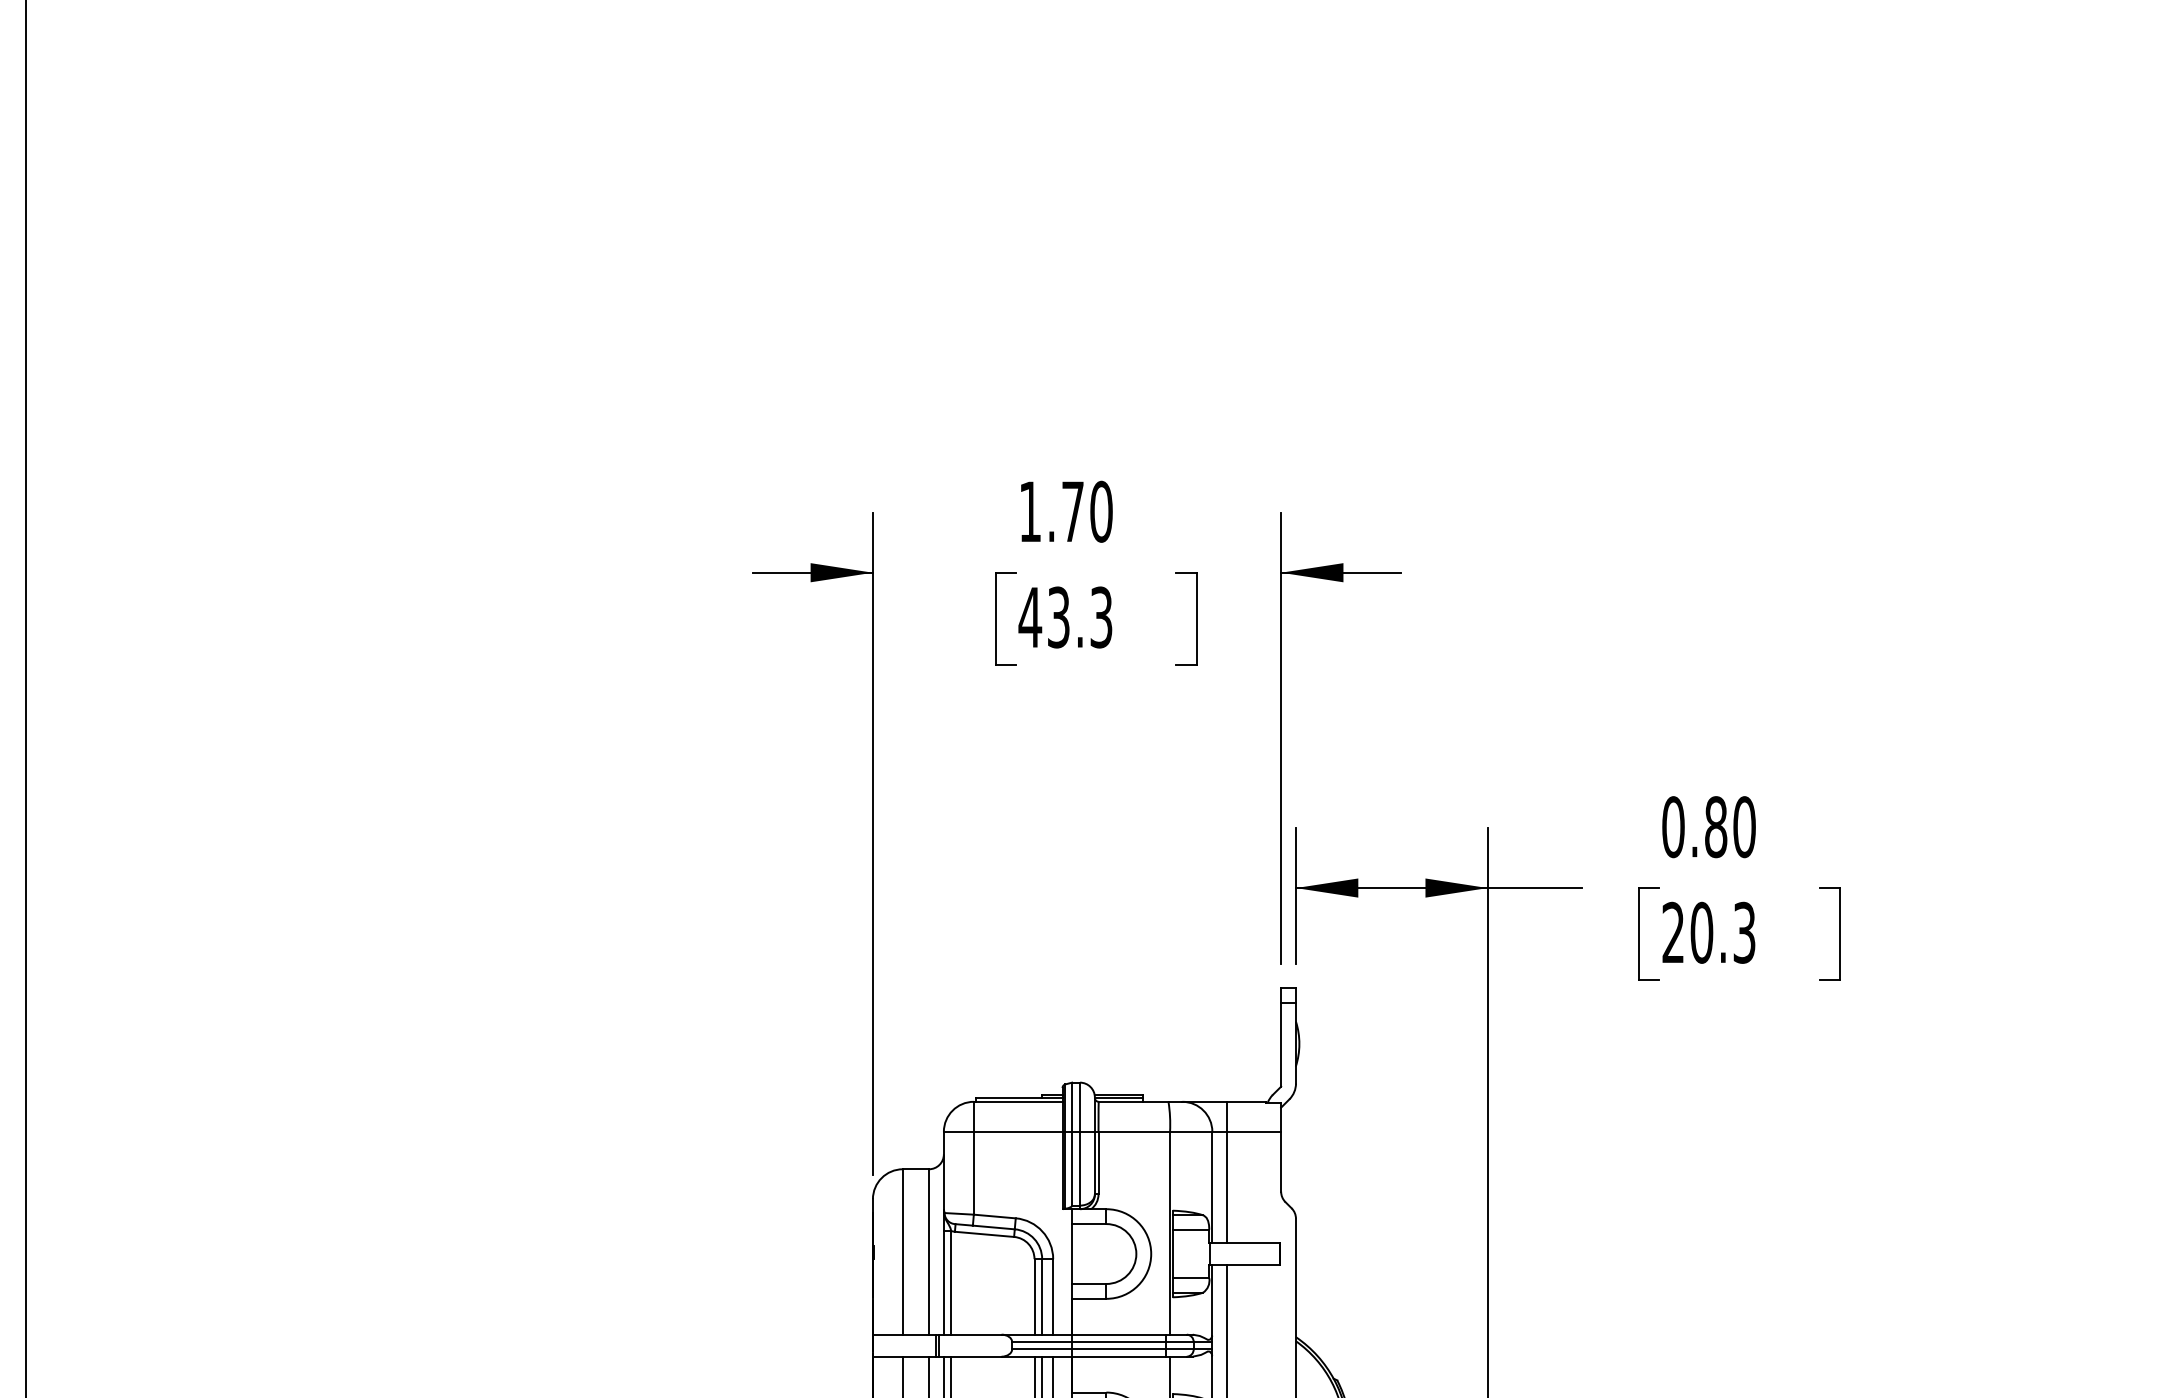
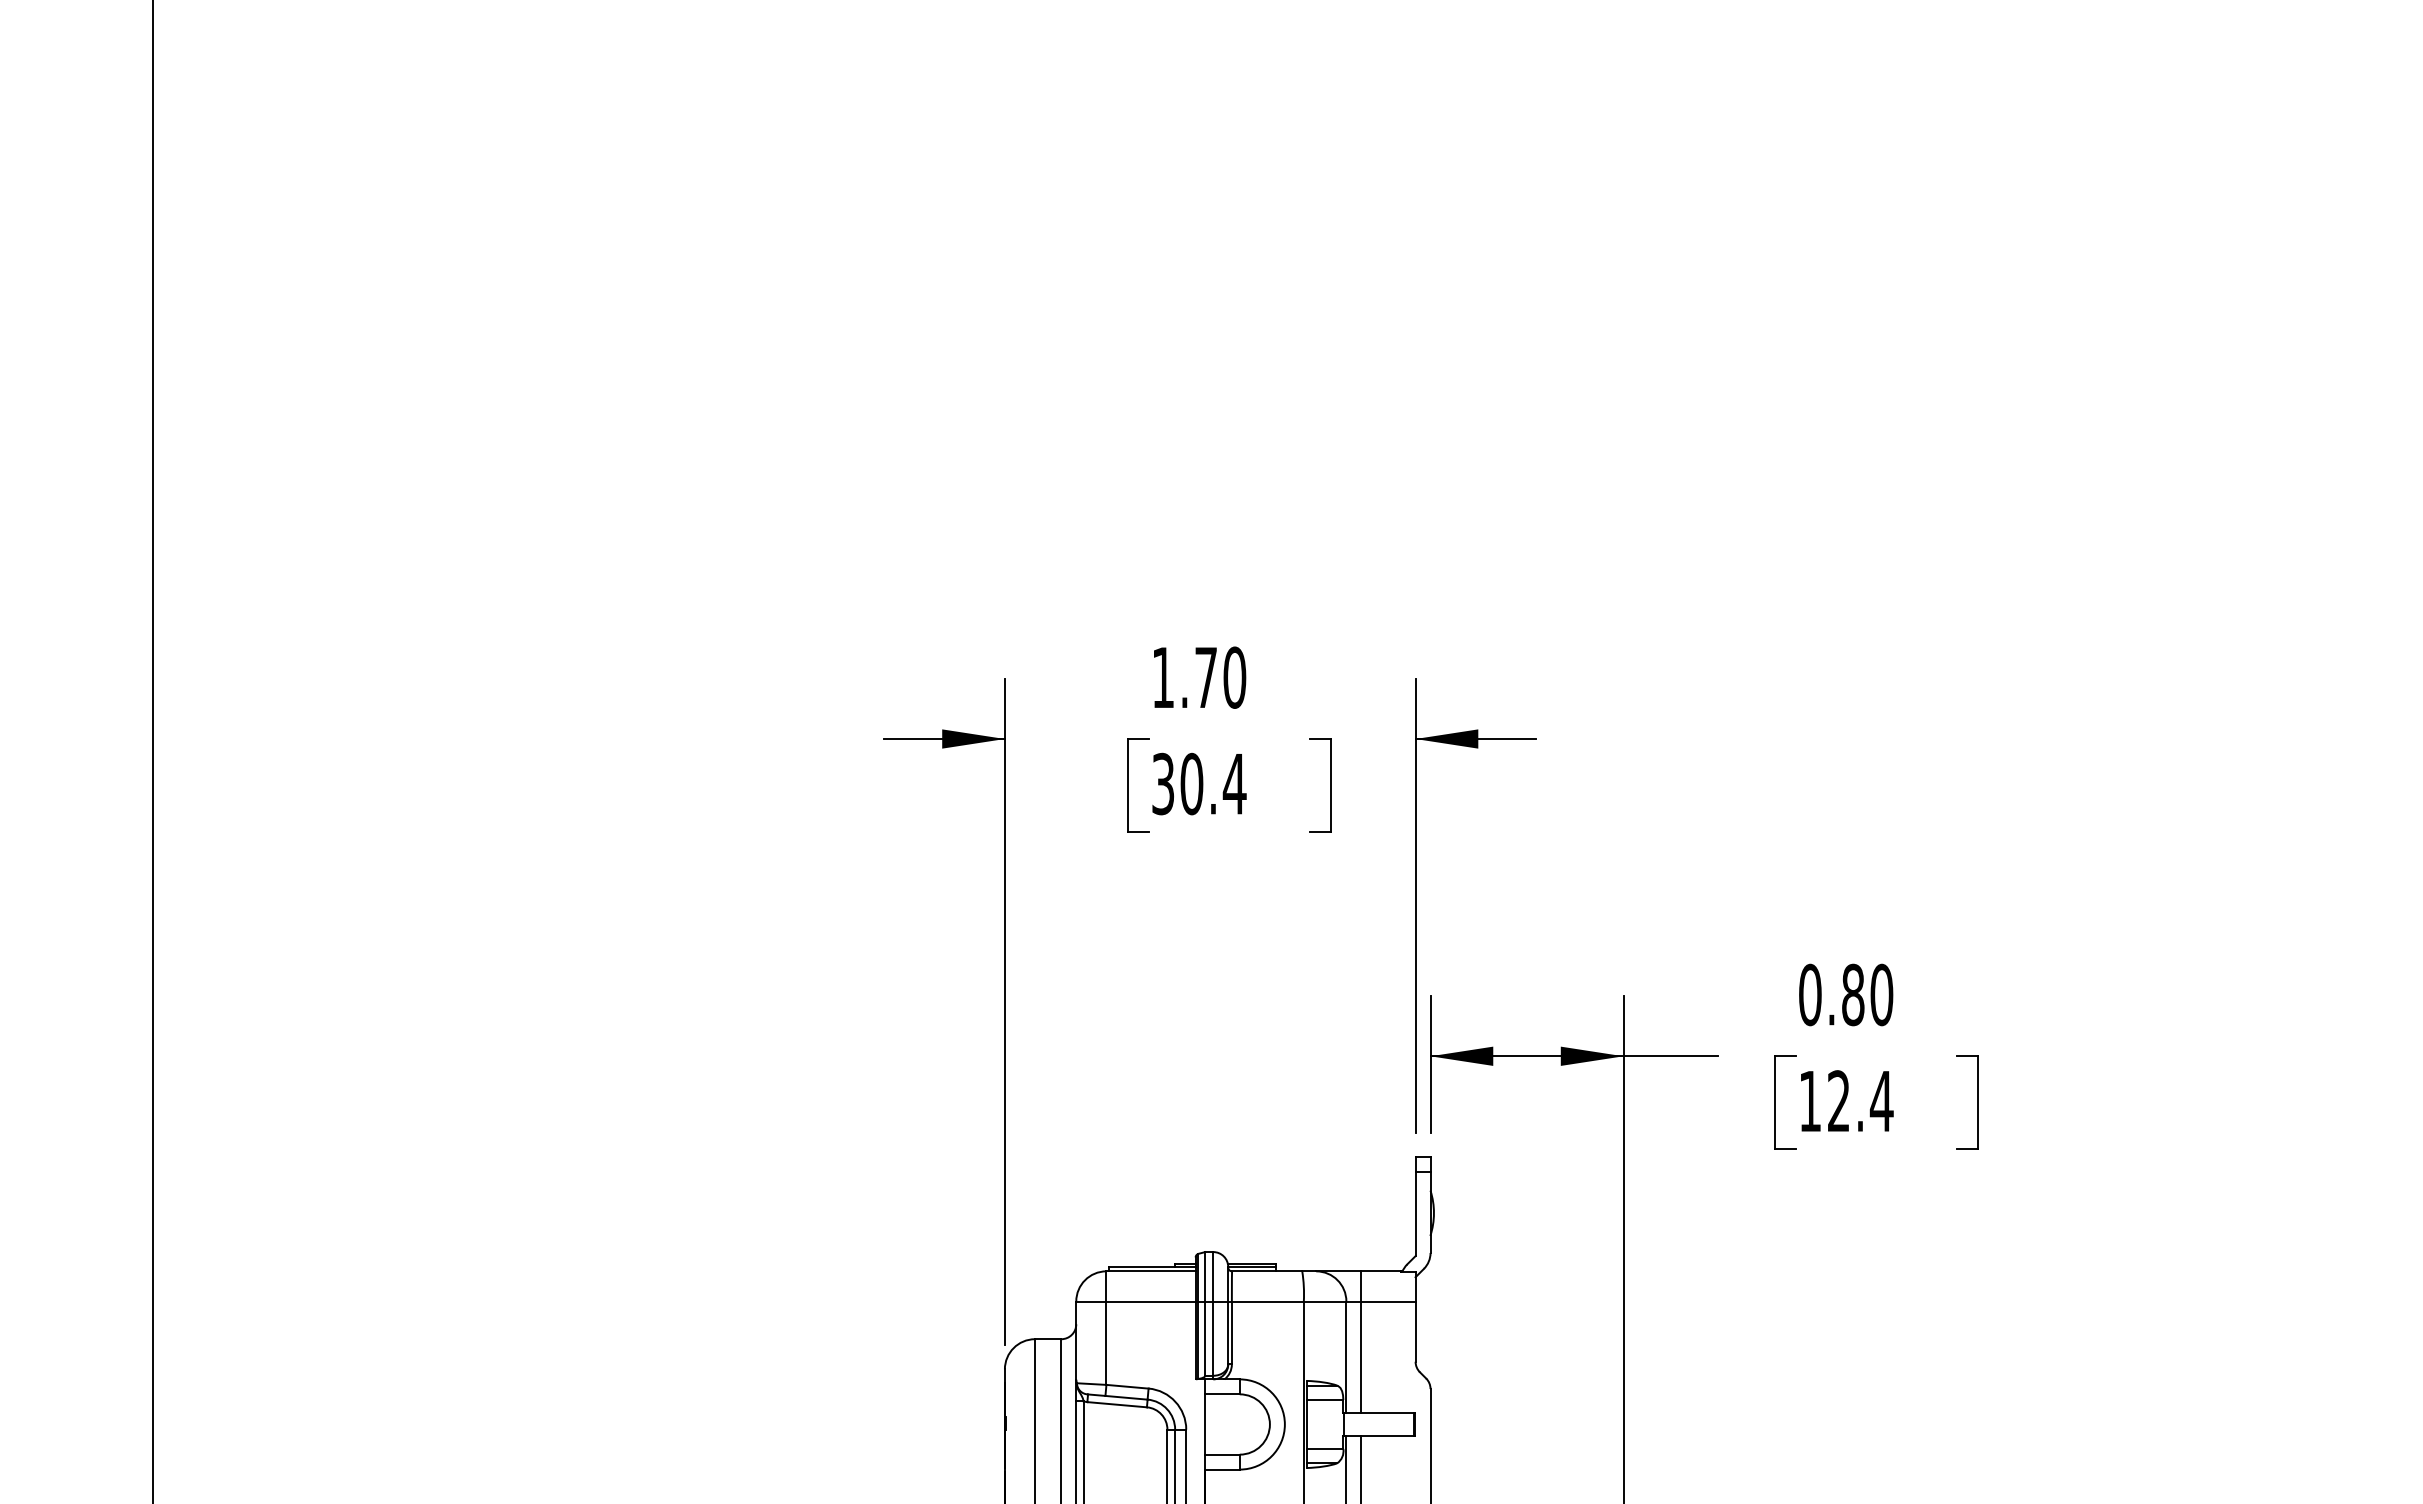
text: (1065, 616) -> (1198, 783), 43.3 -> 30.4
text: (1709, 933) -> (1846, 1101), 20.3 -> 12.4

